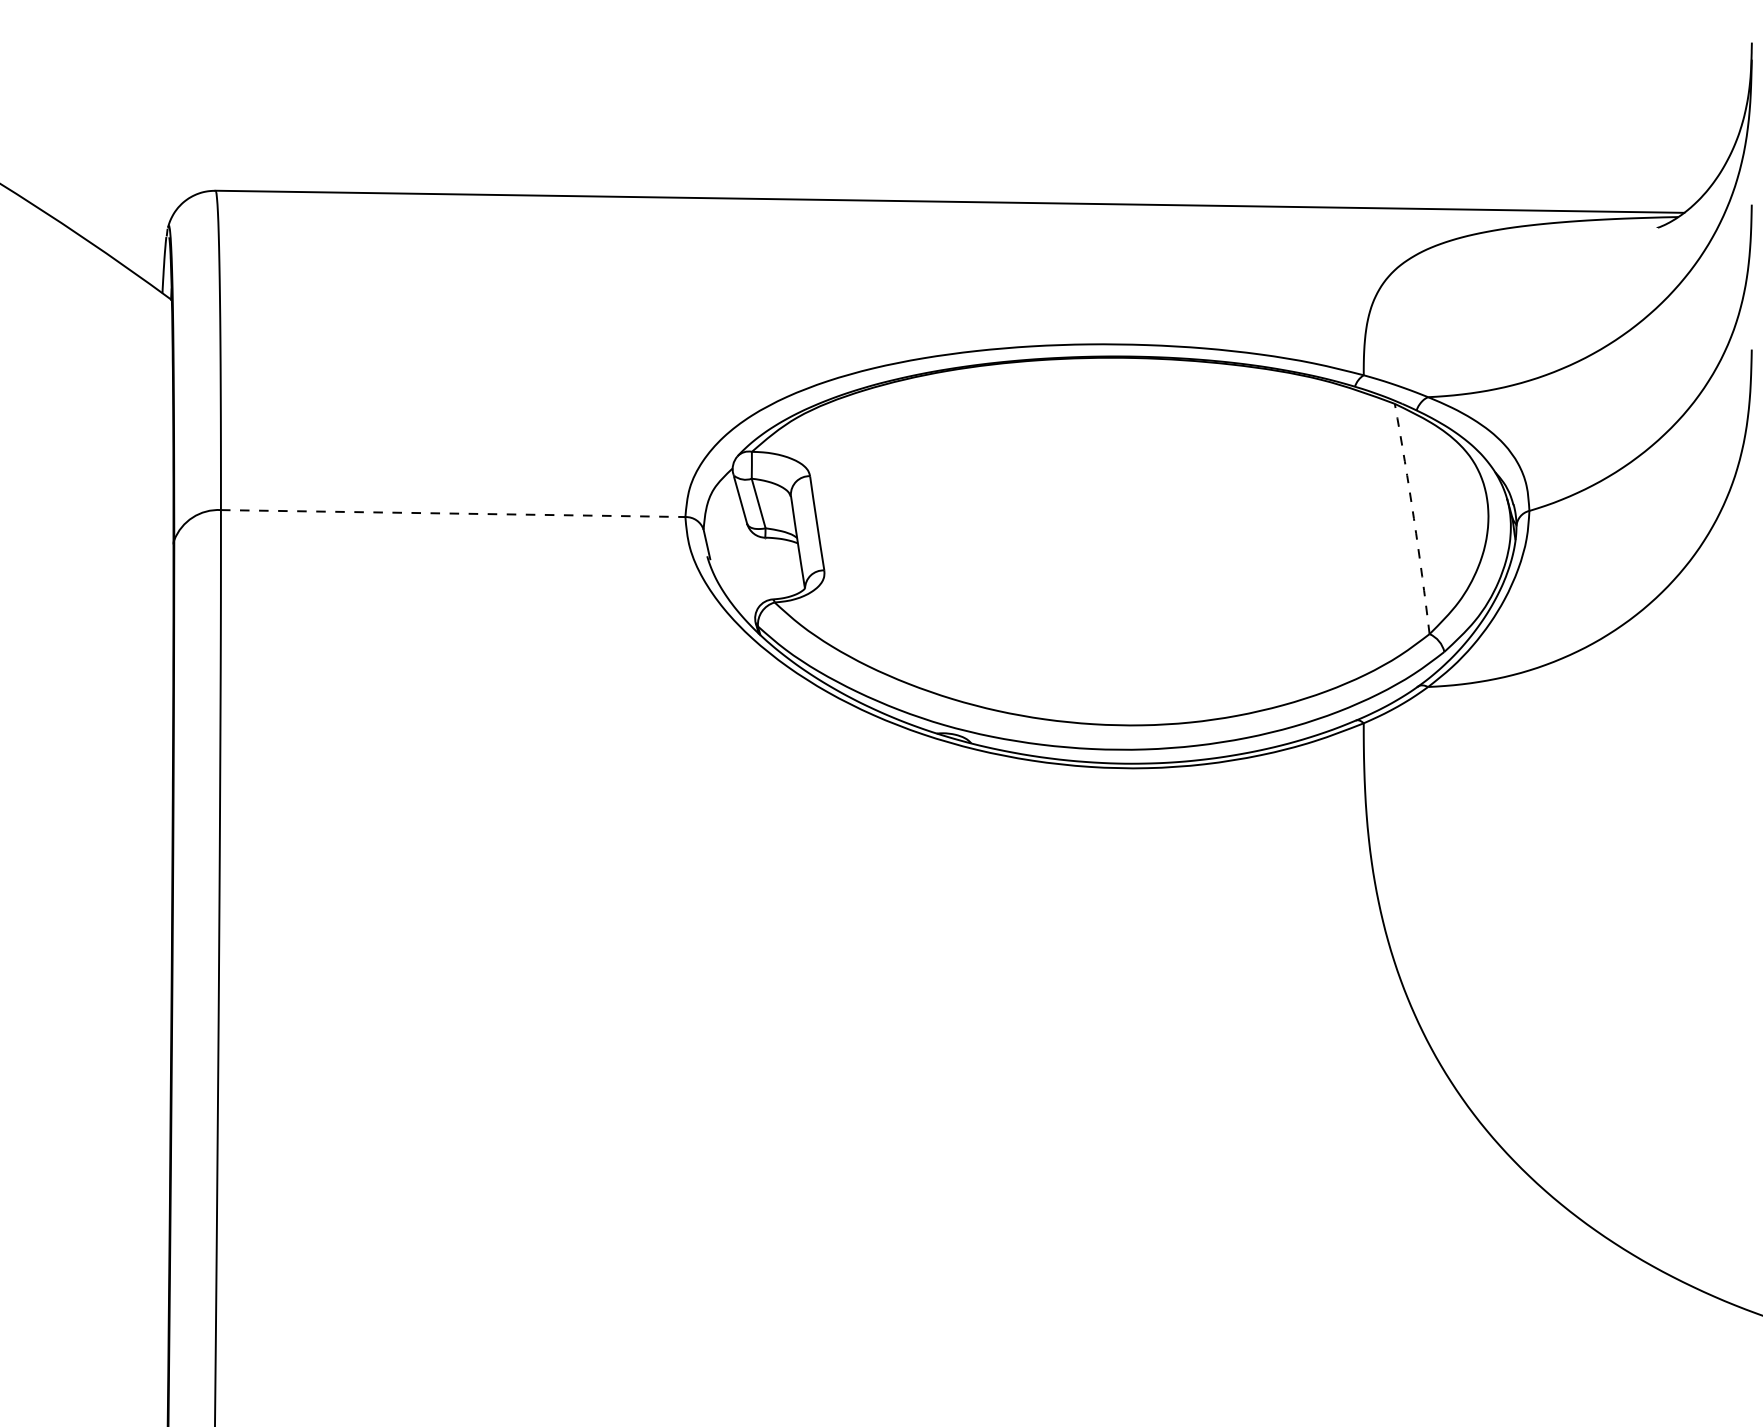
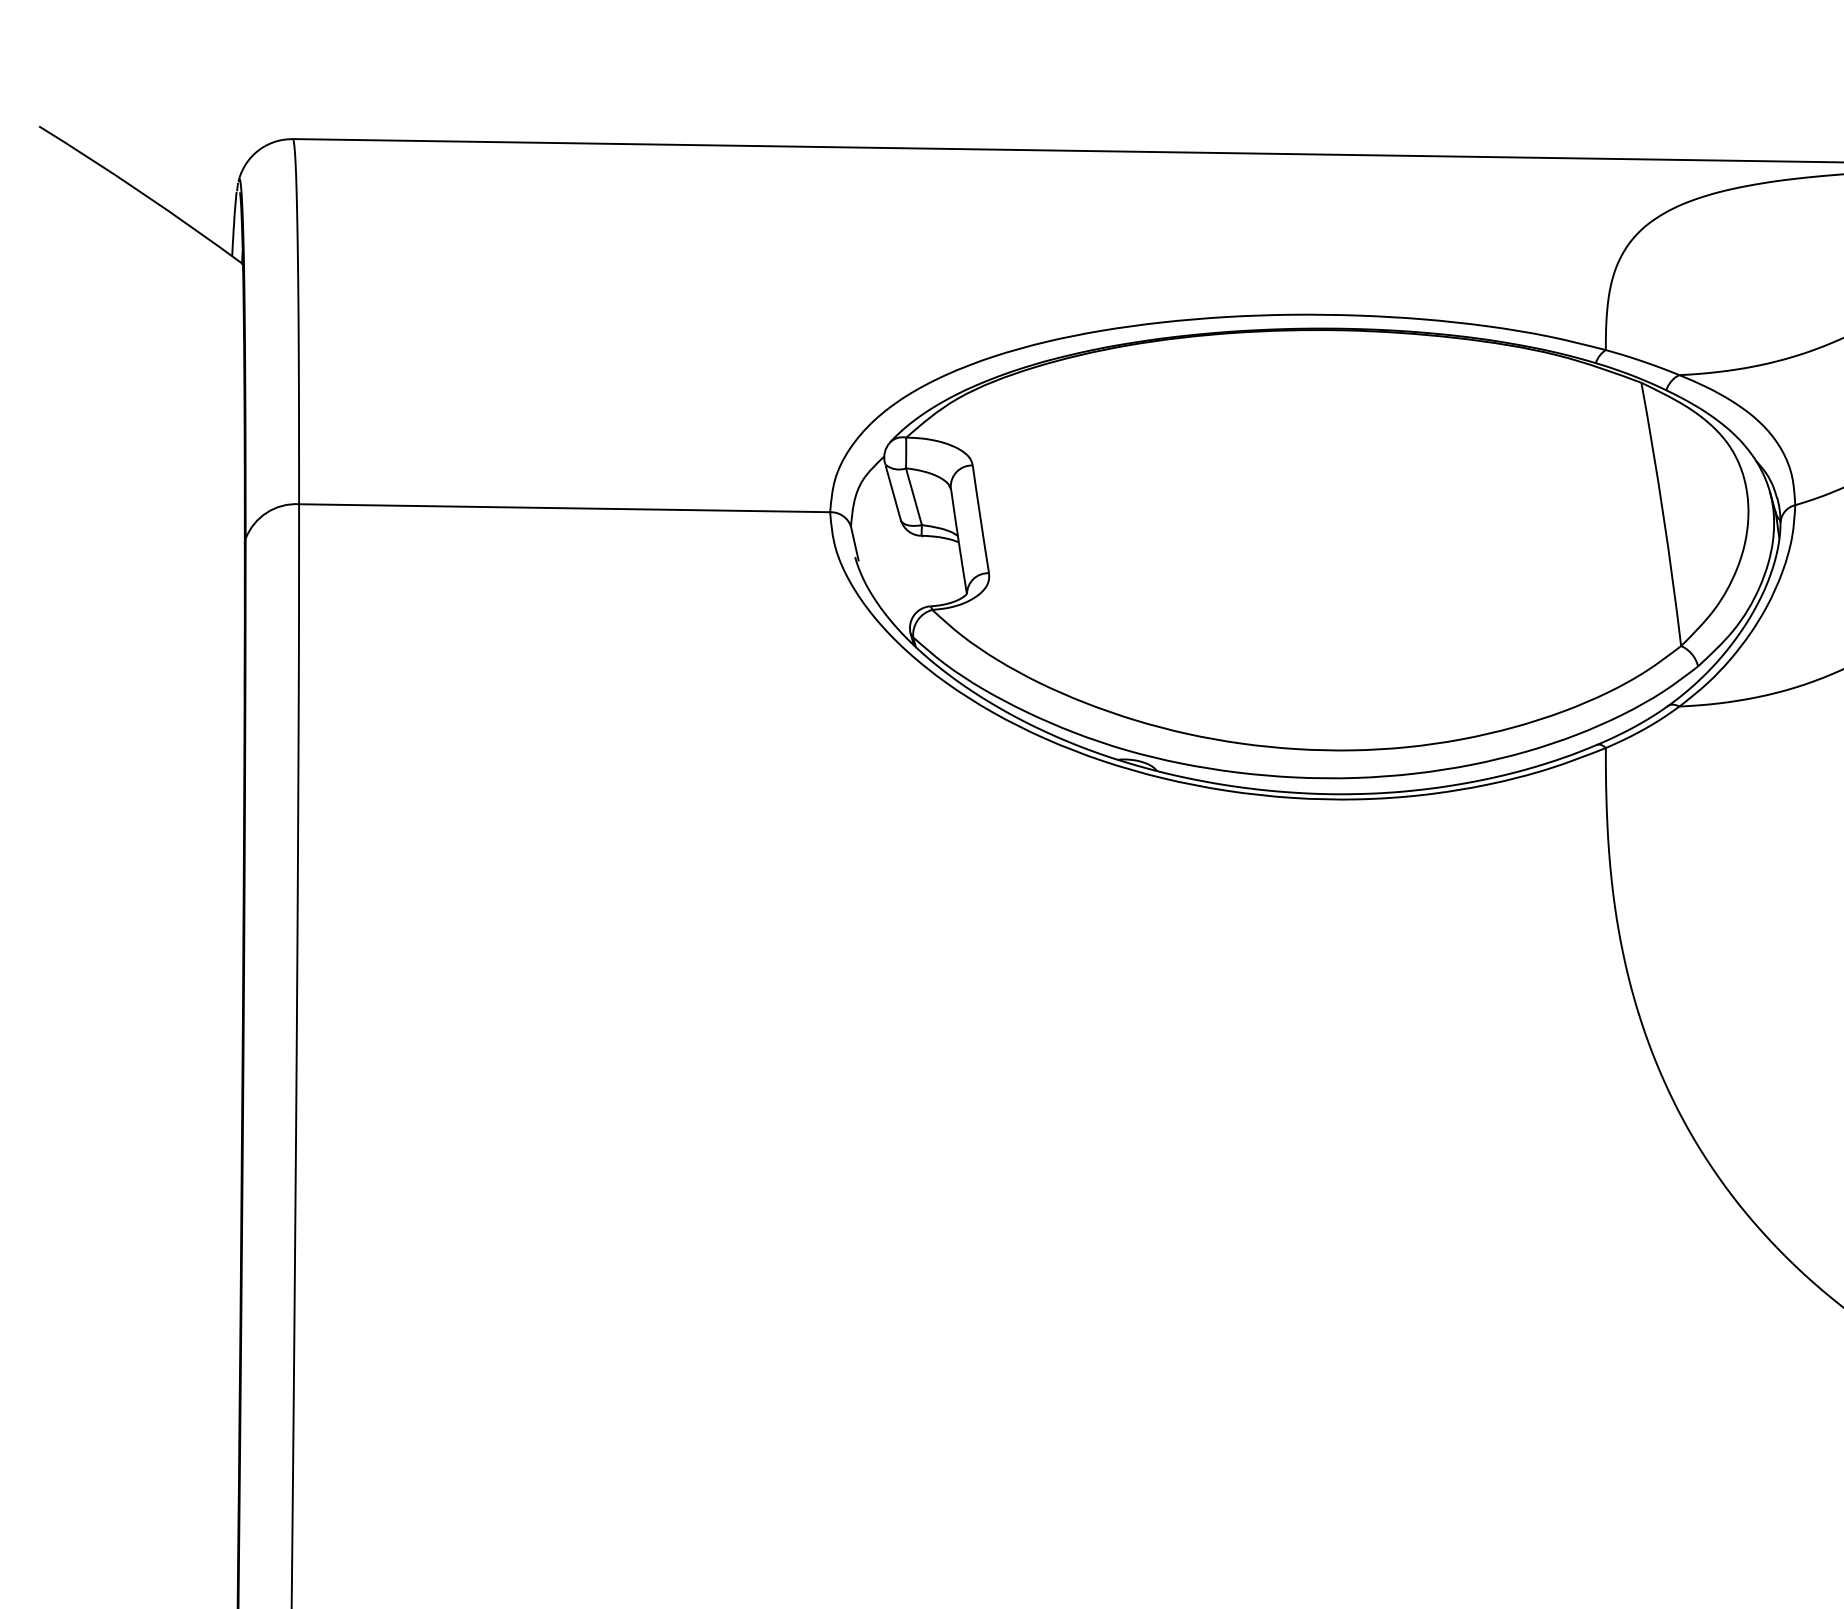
line: (453, 513) -> (564, 508), dashed -> solid
arc: (1413, 518) -> (1662, 513), dashed -> solid

